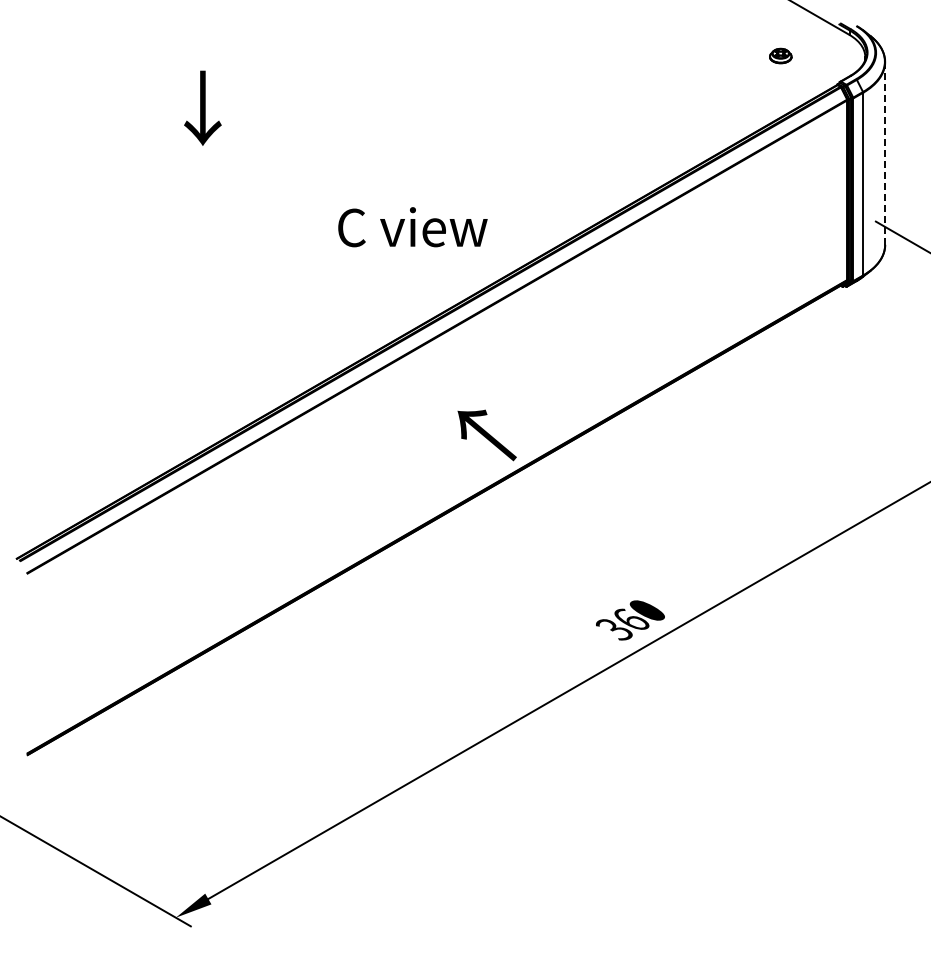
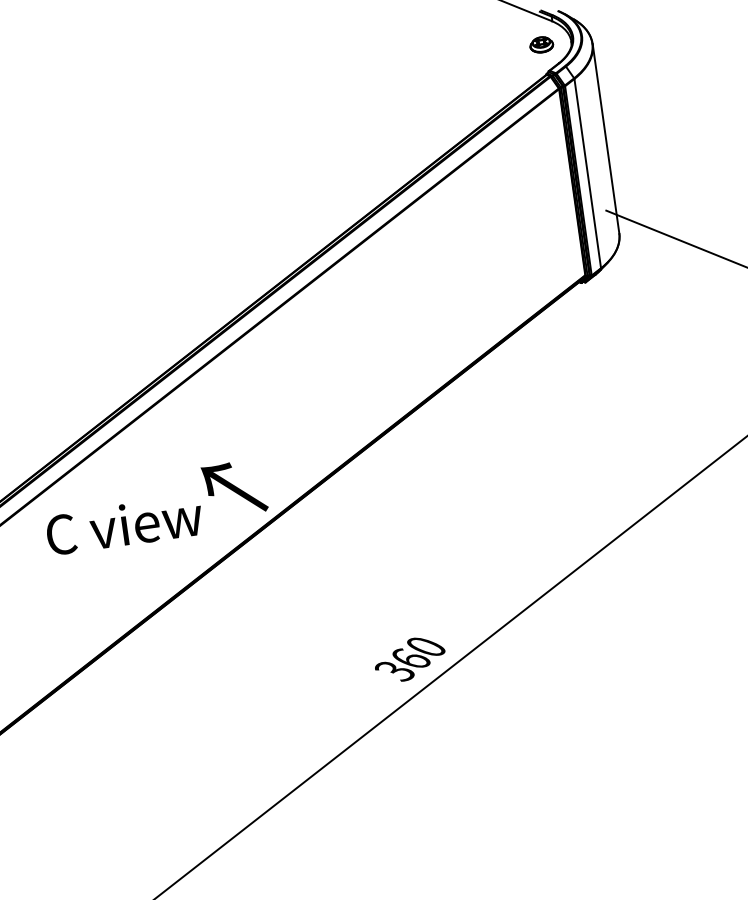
part: (780, 55) -> (541, 44), moved
line: (885, 152) -> (606, 137), dashed -> solid
text: (412, 227) -> (124, 525), moved

